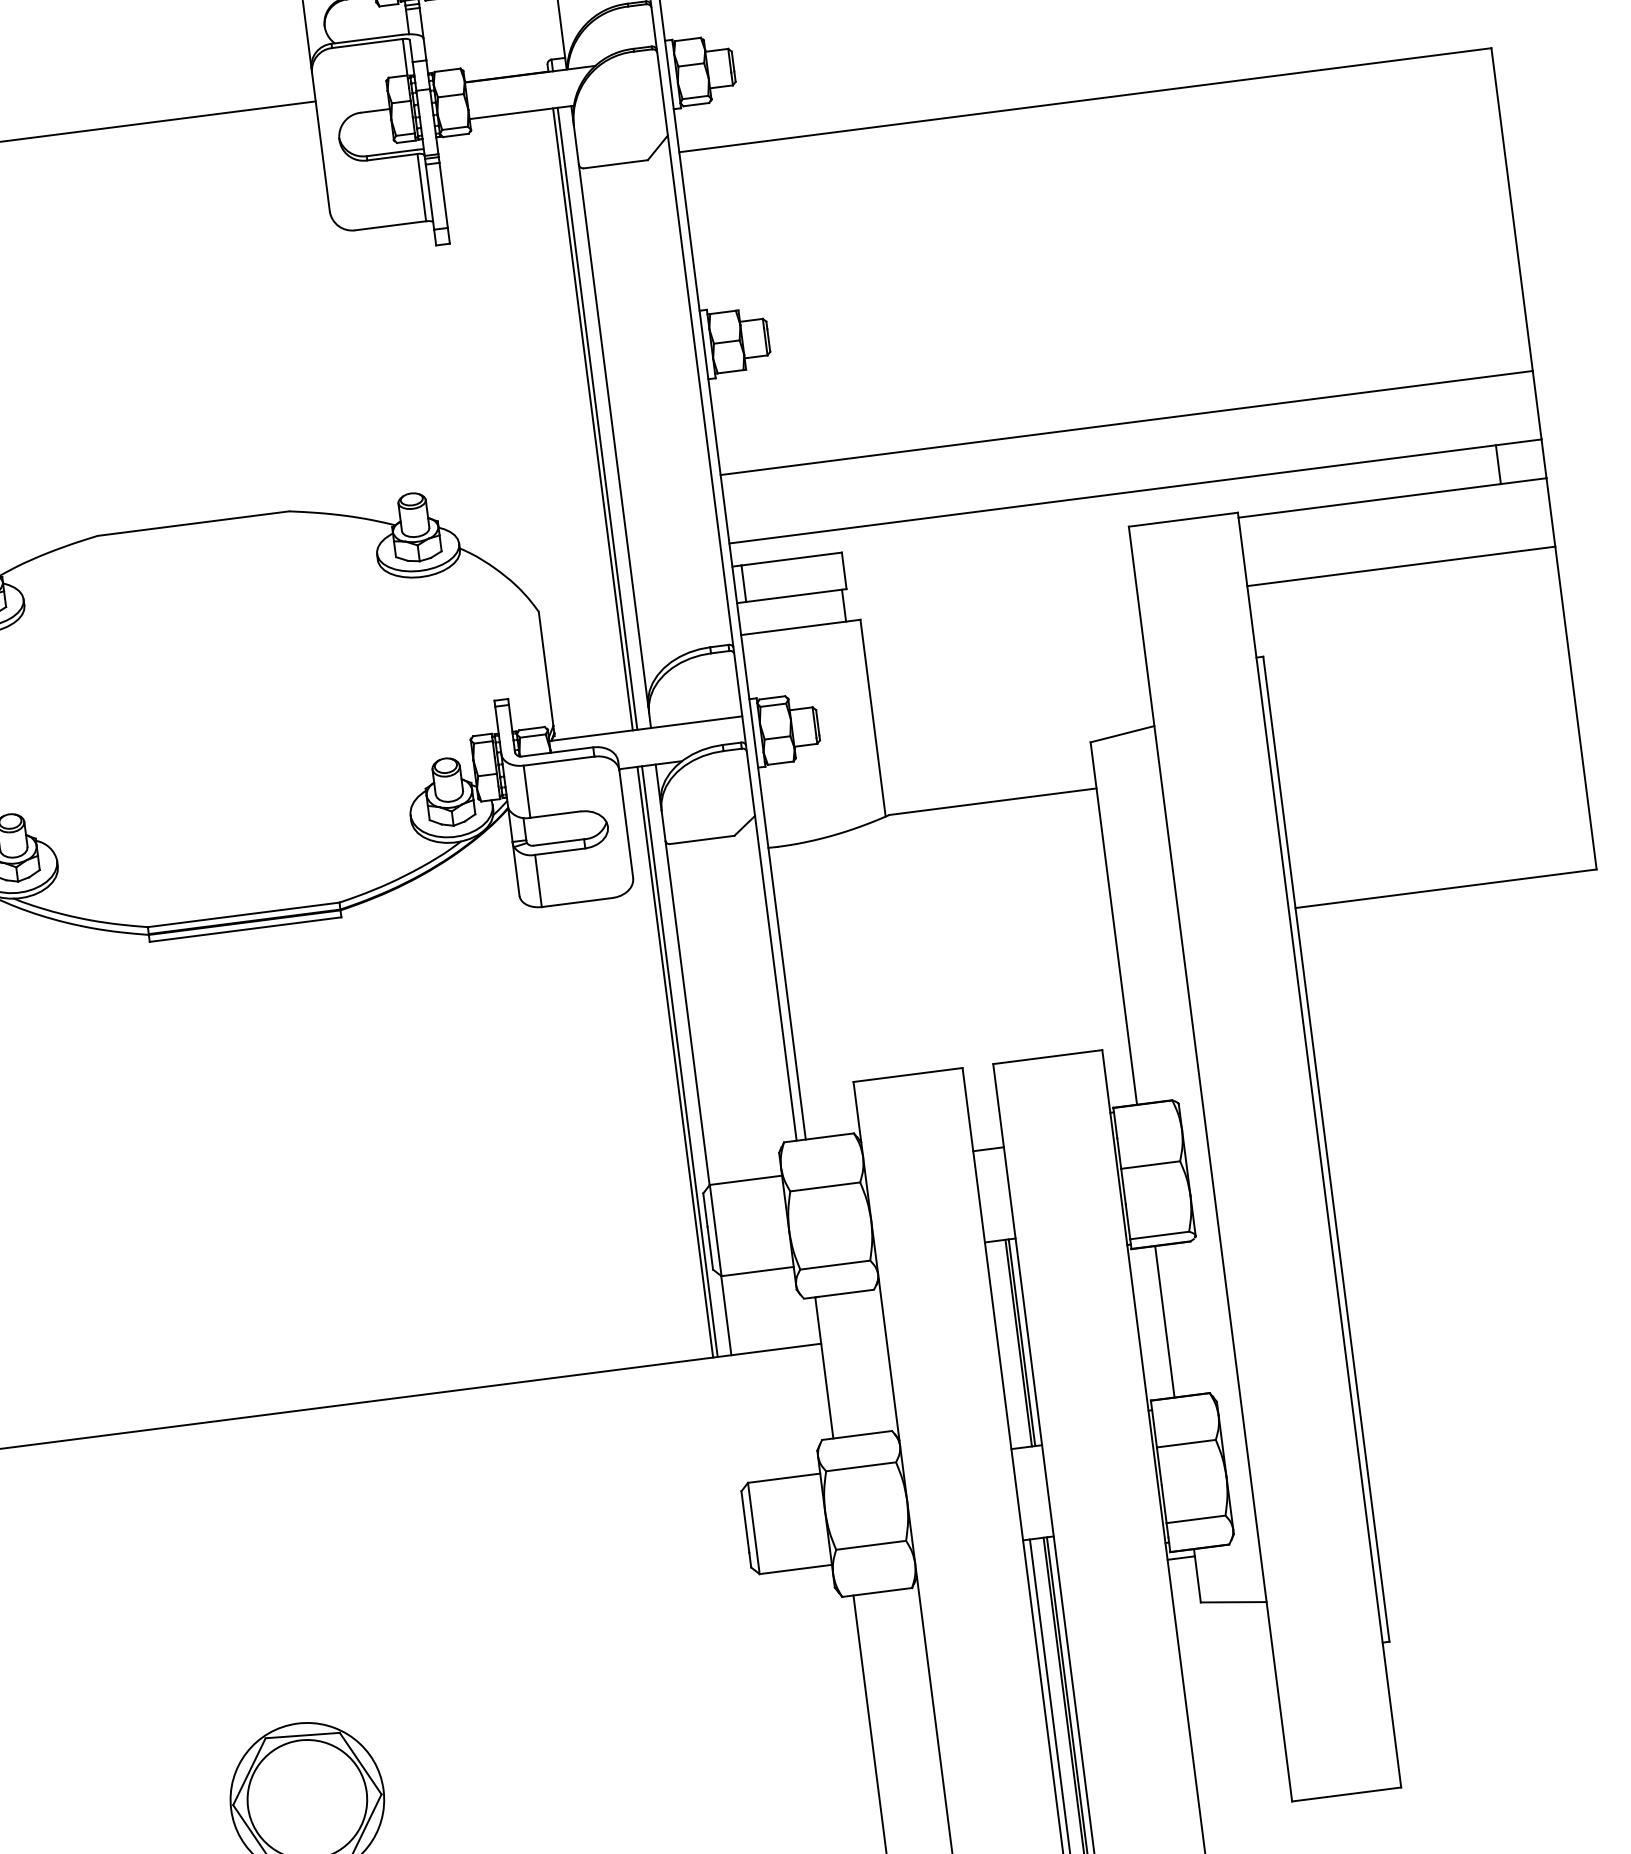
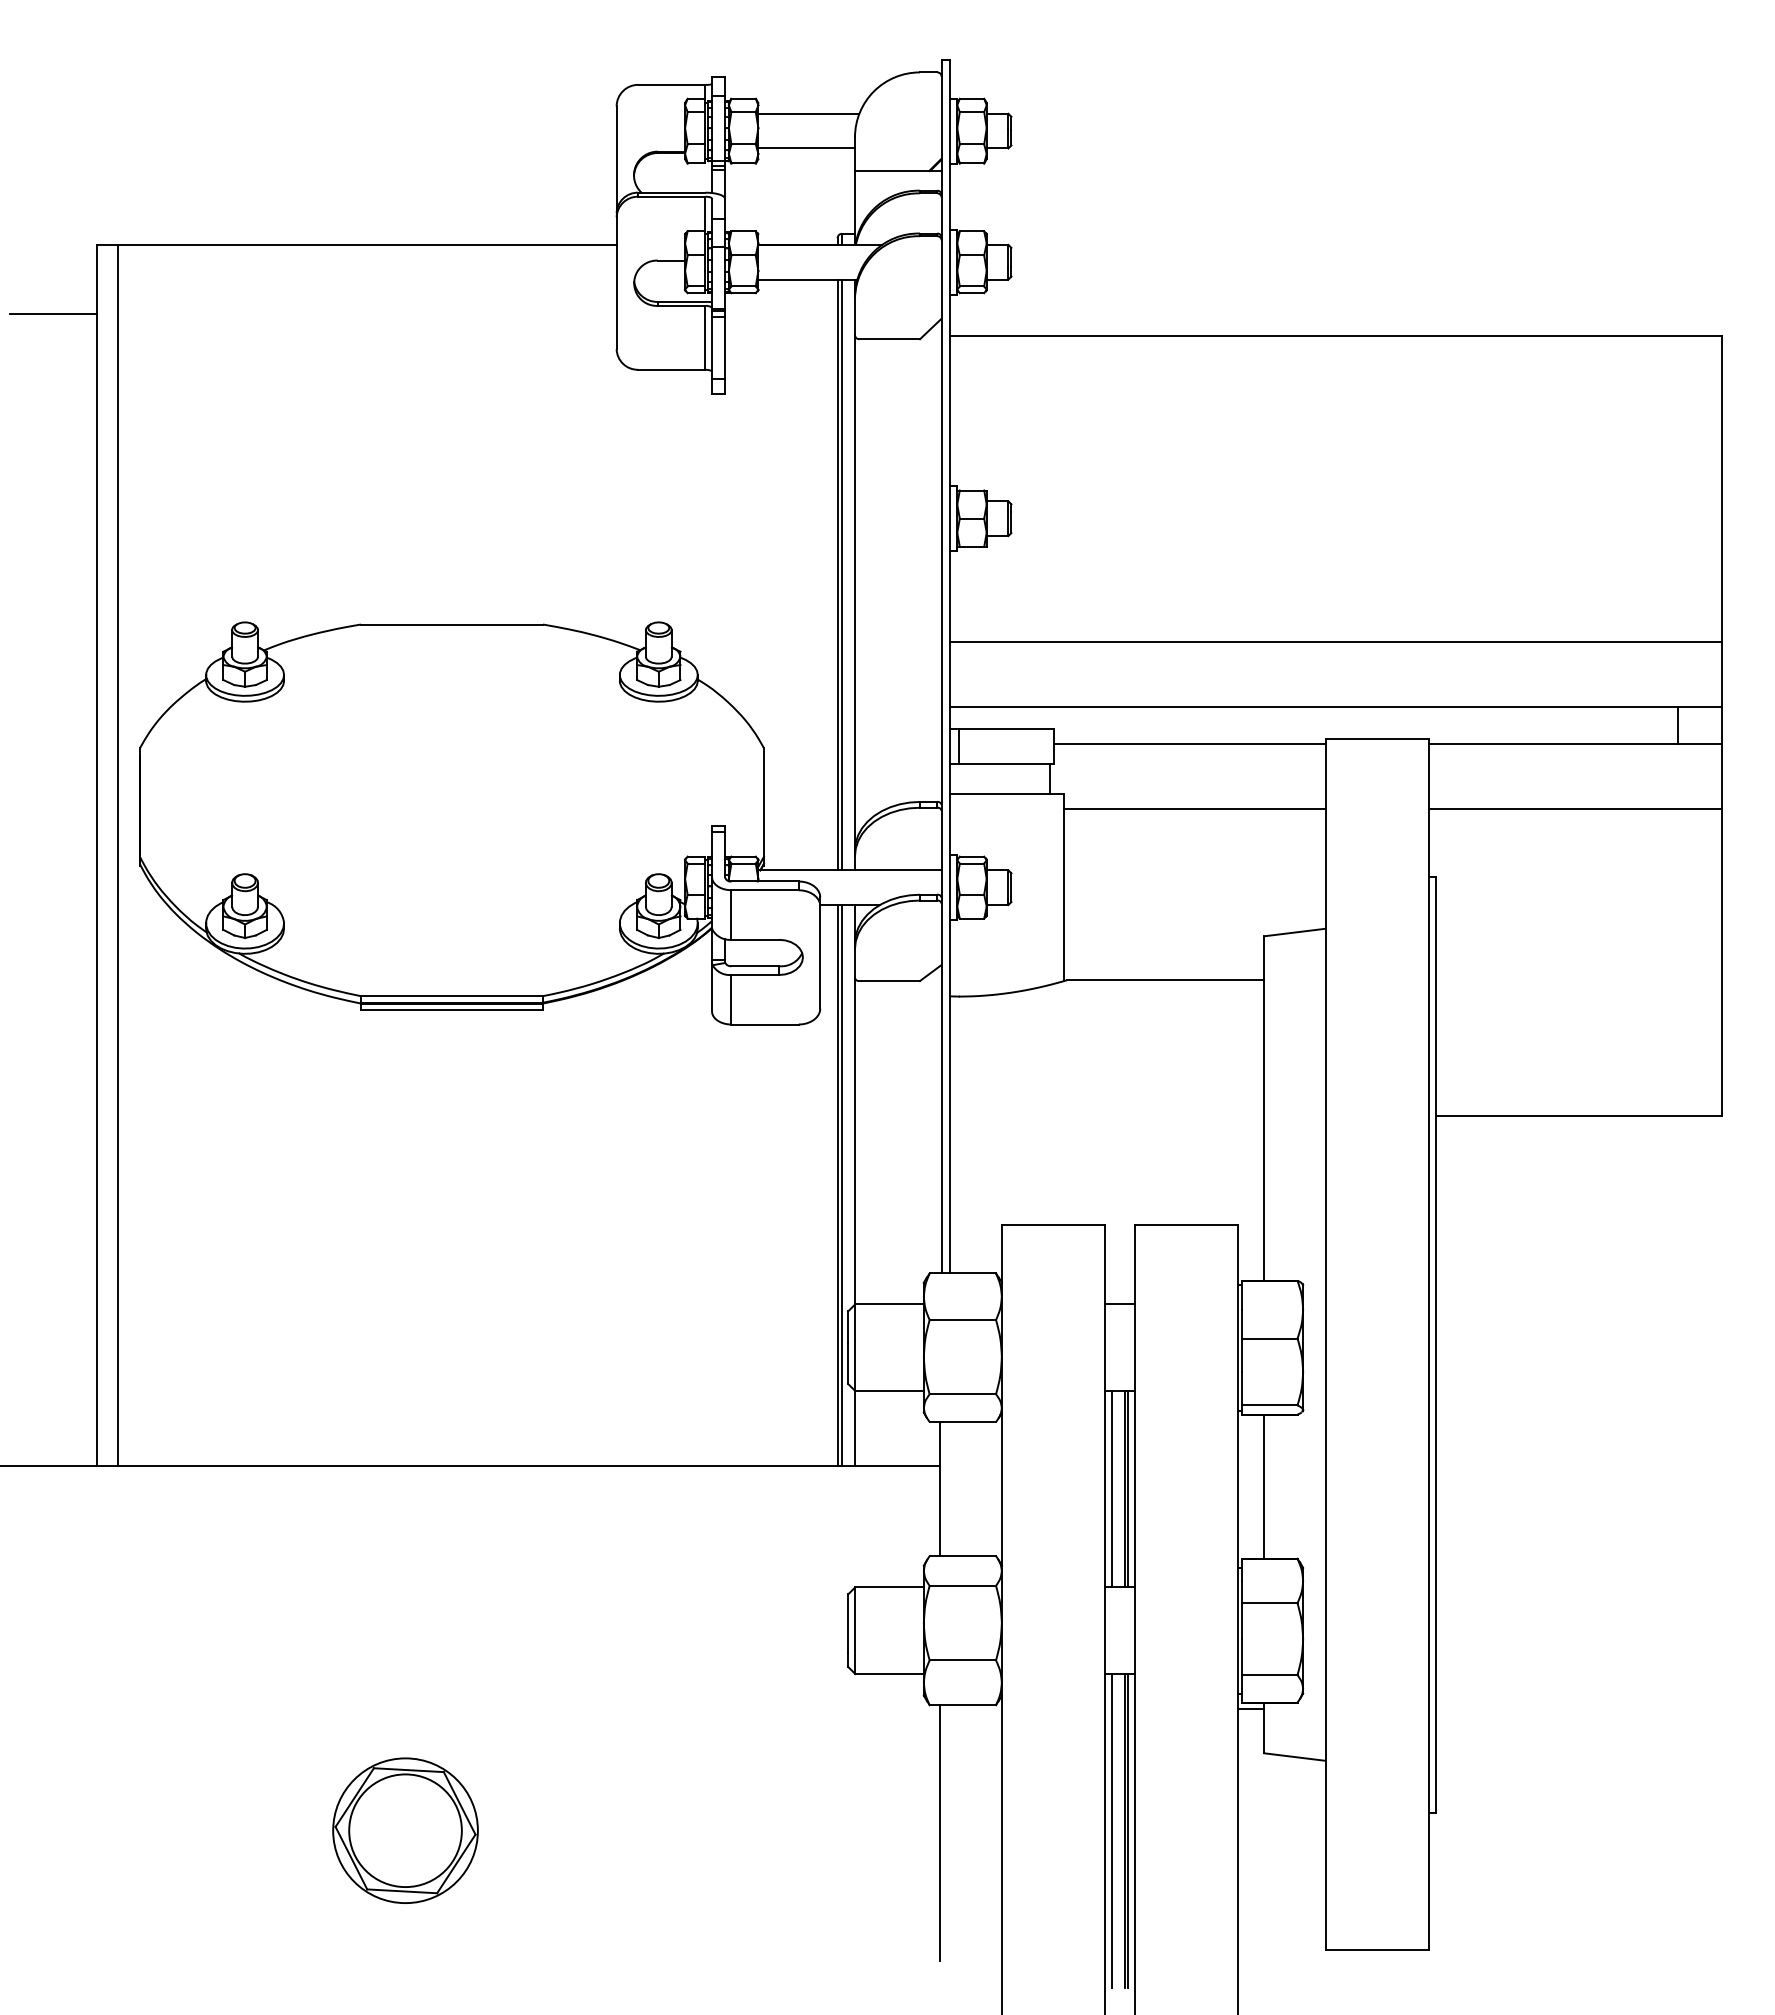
line: (986, 550) -> (1189, 744), added
line: (1000, 618) -> (1194, 809), added
line: (1004, 1345) -> (1111, 1489), added

